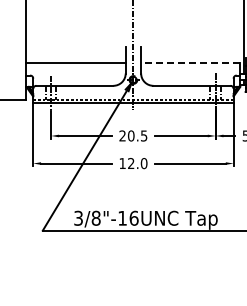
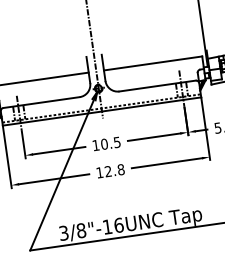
line: (190, 62) -> (152, 63), dashed -> solid
text: (122, 135) -> (95, 145), 20.5 -> 10.5
text: (143, 163) -> (120, 169), 12.0 -> 12.8

